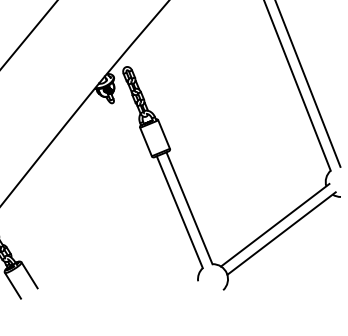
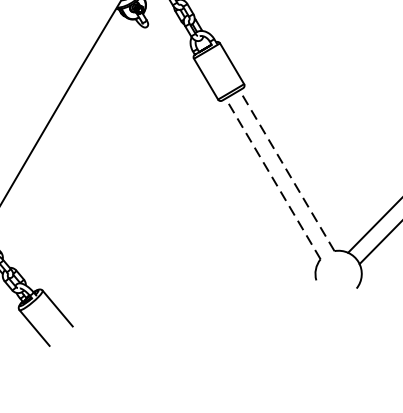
line: (189, 207) -> (286, 169), solid -> dashed
line: (179, 211) -> (272, 177), solid -> dashed

